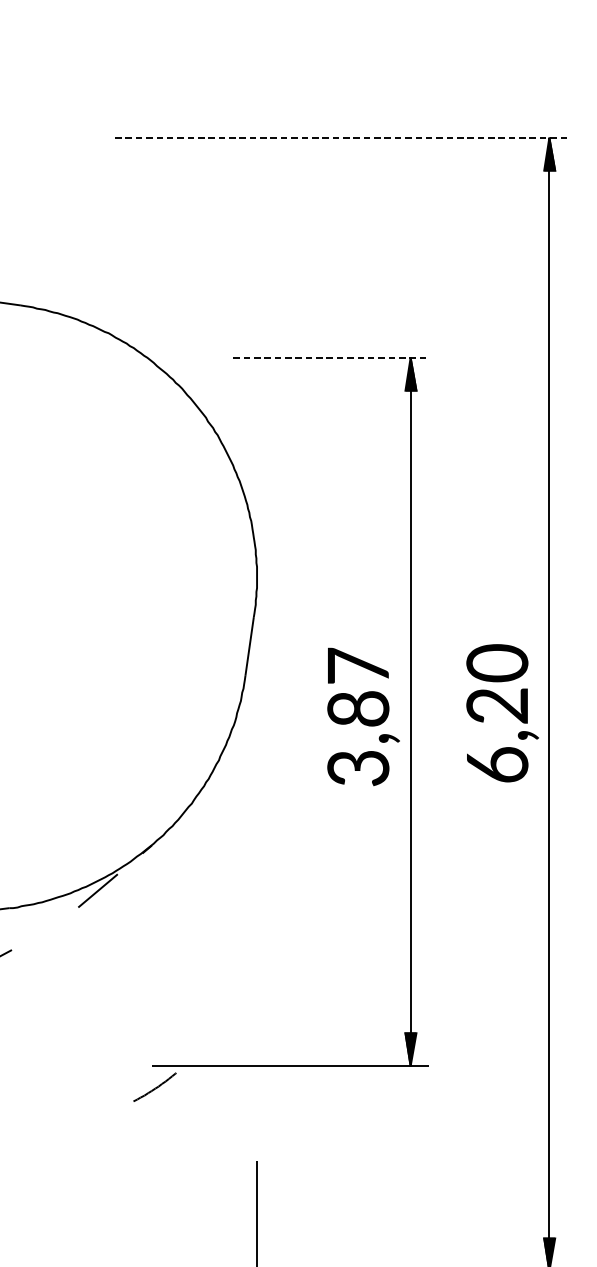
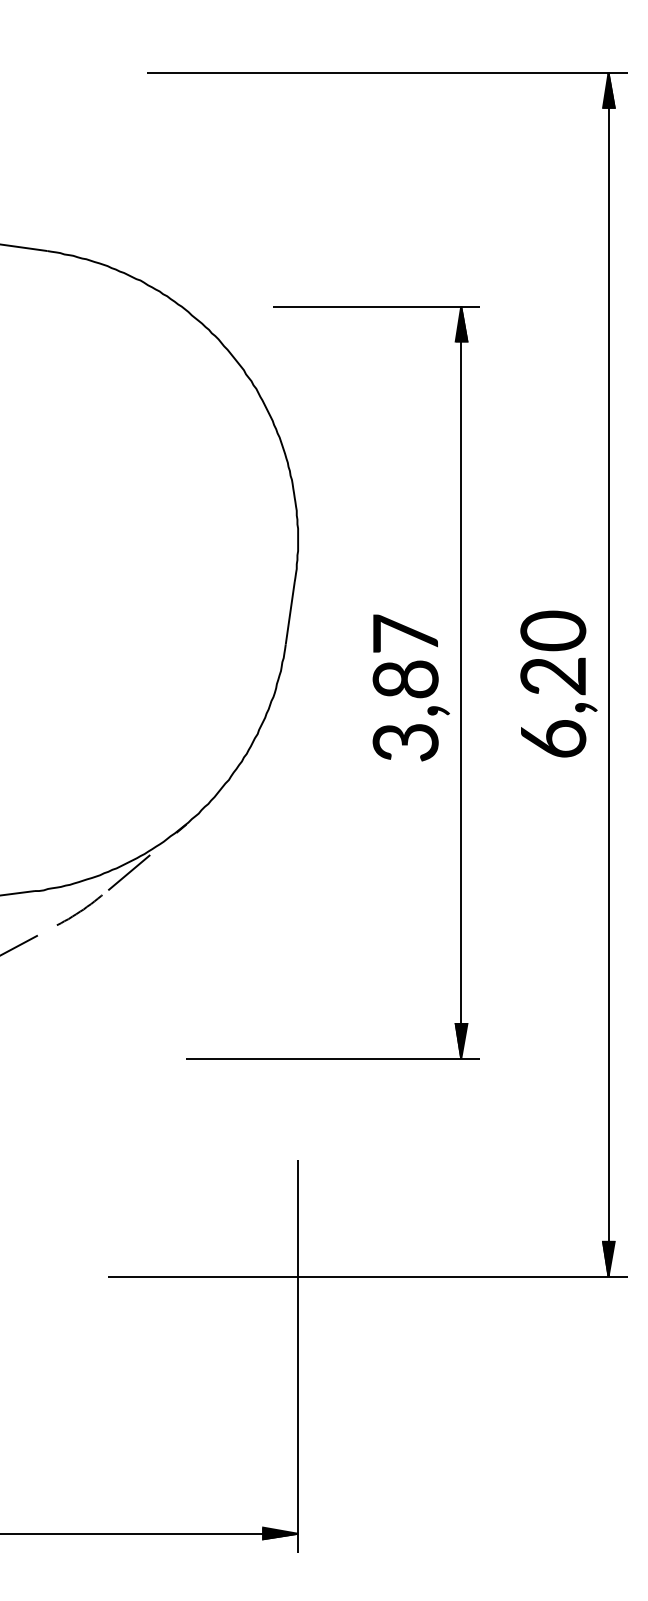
line: (341, 137) -> (387, 72), dashed -> solid
line: (330, 357) -> (376, 306), dashed -> solid
curve: (155, 1087) -> (80, 910), moved

